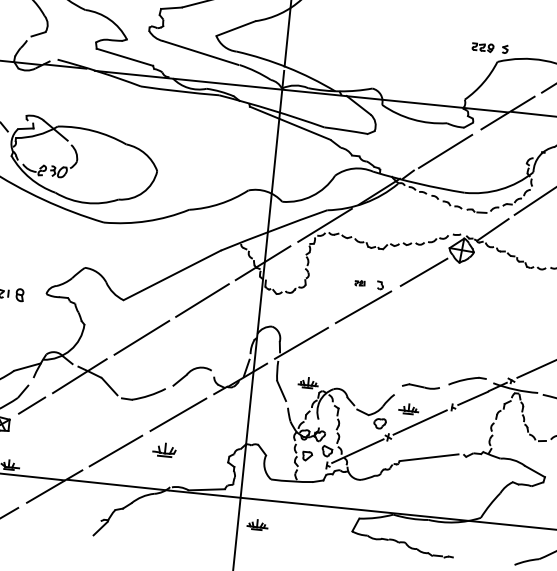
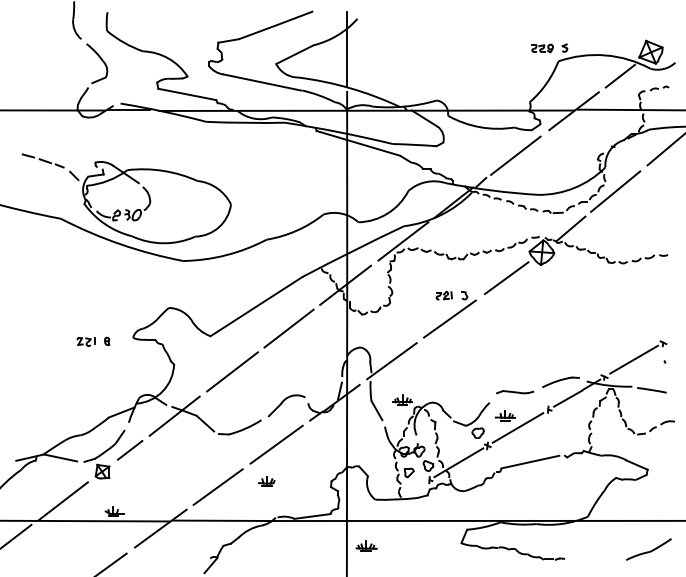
part: (359, 283) -> (443, 295), size x1.67
part: (20, 294) -> (107, 340), size x0.62
part: (164, 450) -> (266, 481), size x0.71

